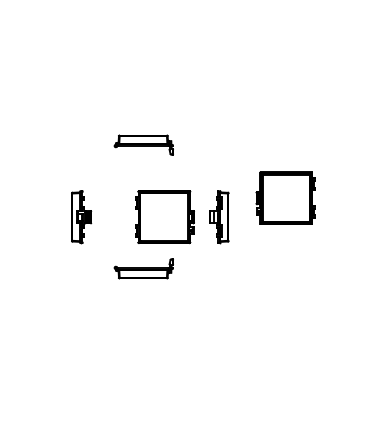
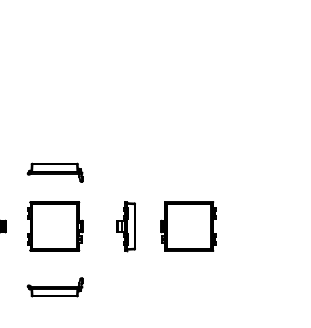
part: (143, 144) -> (54, 172), moved
part: (285, 197) -> (188, 225), moved
part: (164, 217) -> (54, 226), moved
part: (143, 268) -> (54, 287), moved

